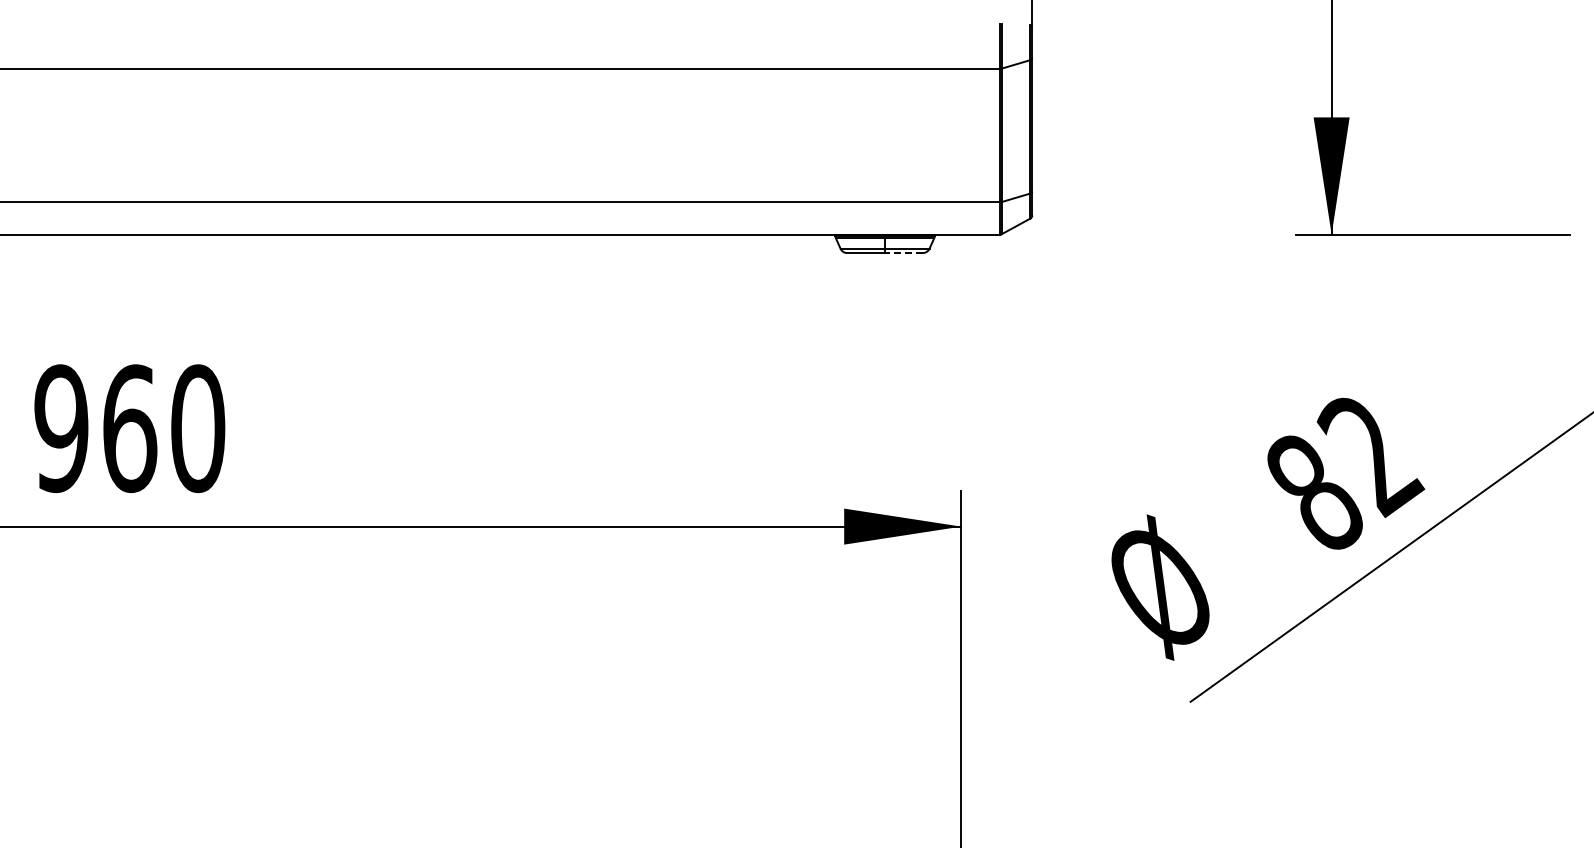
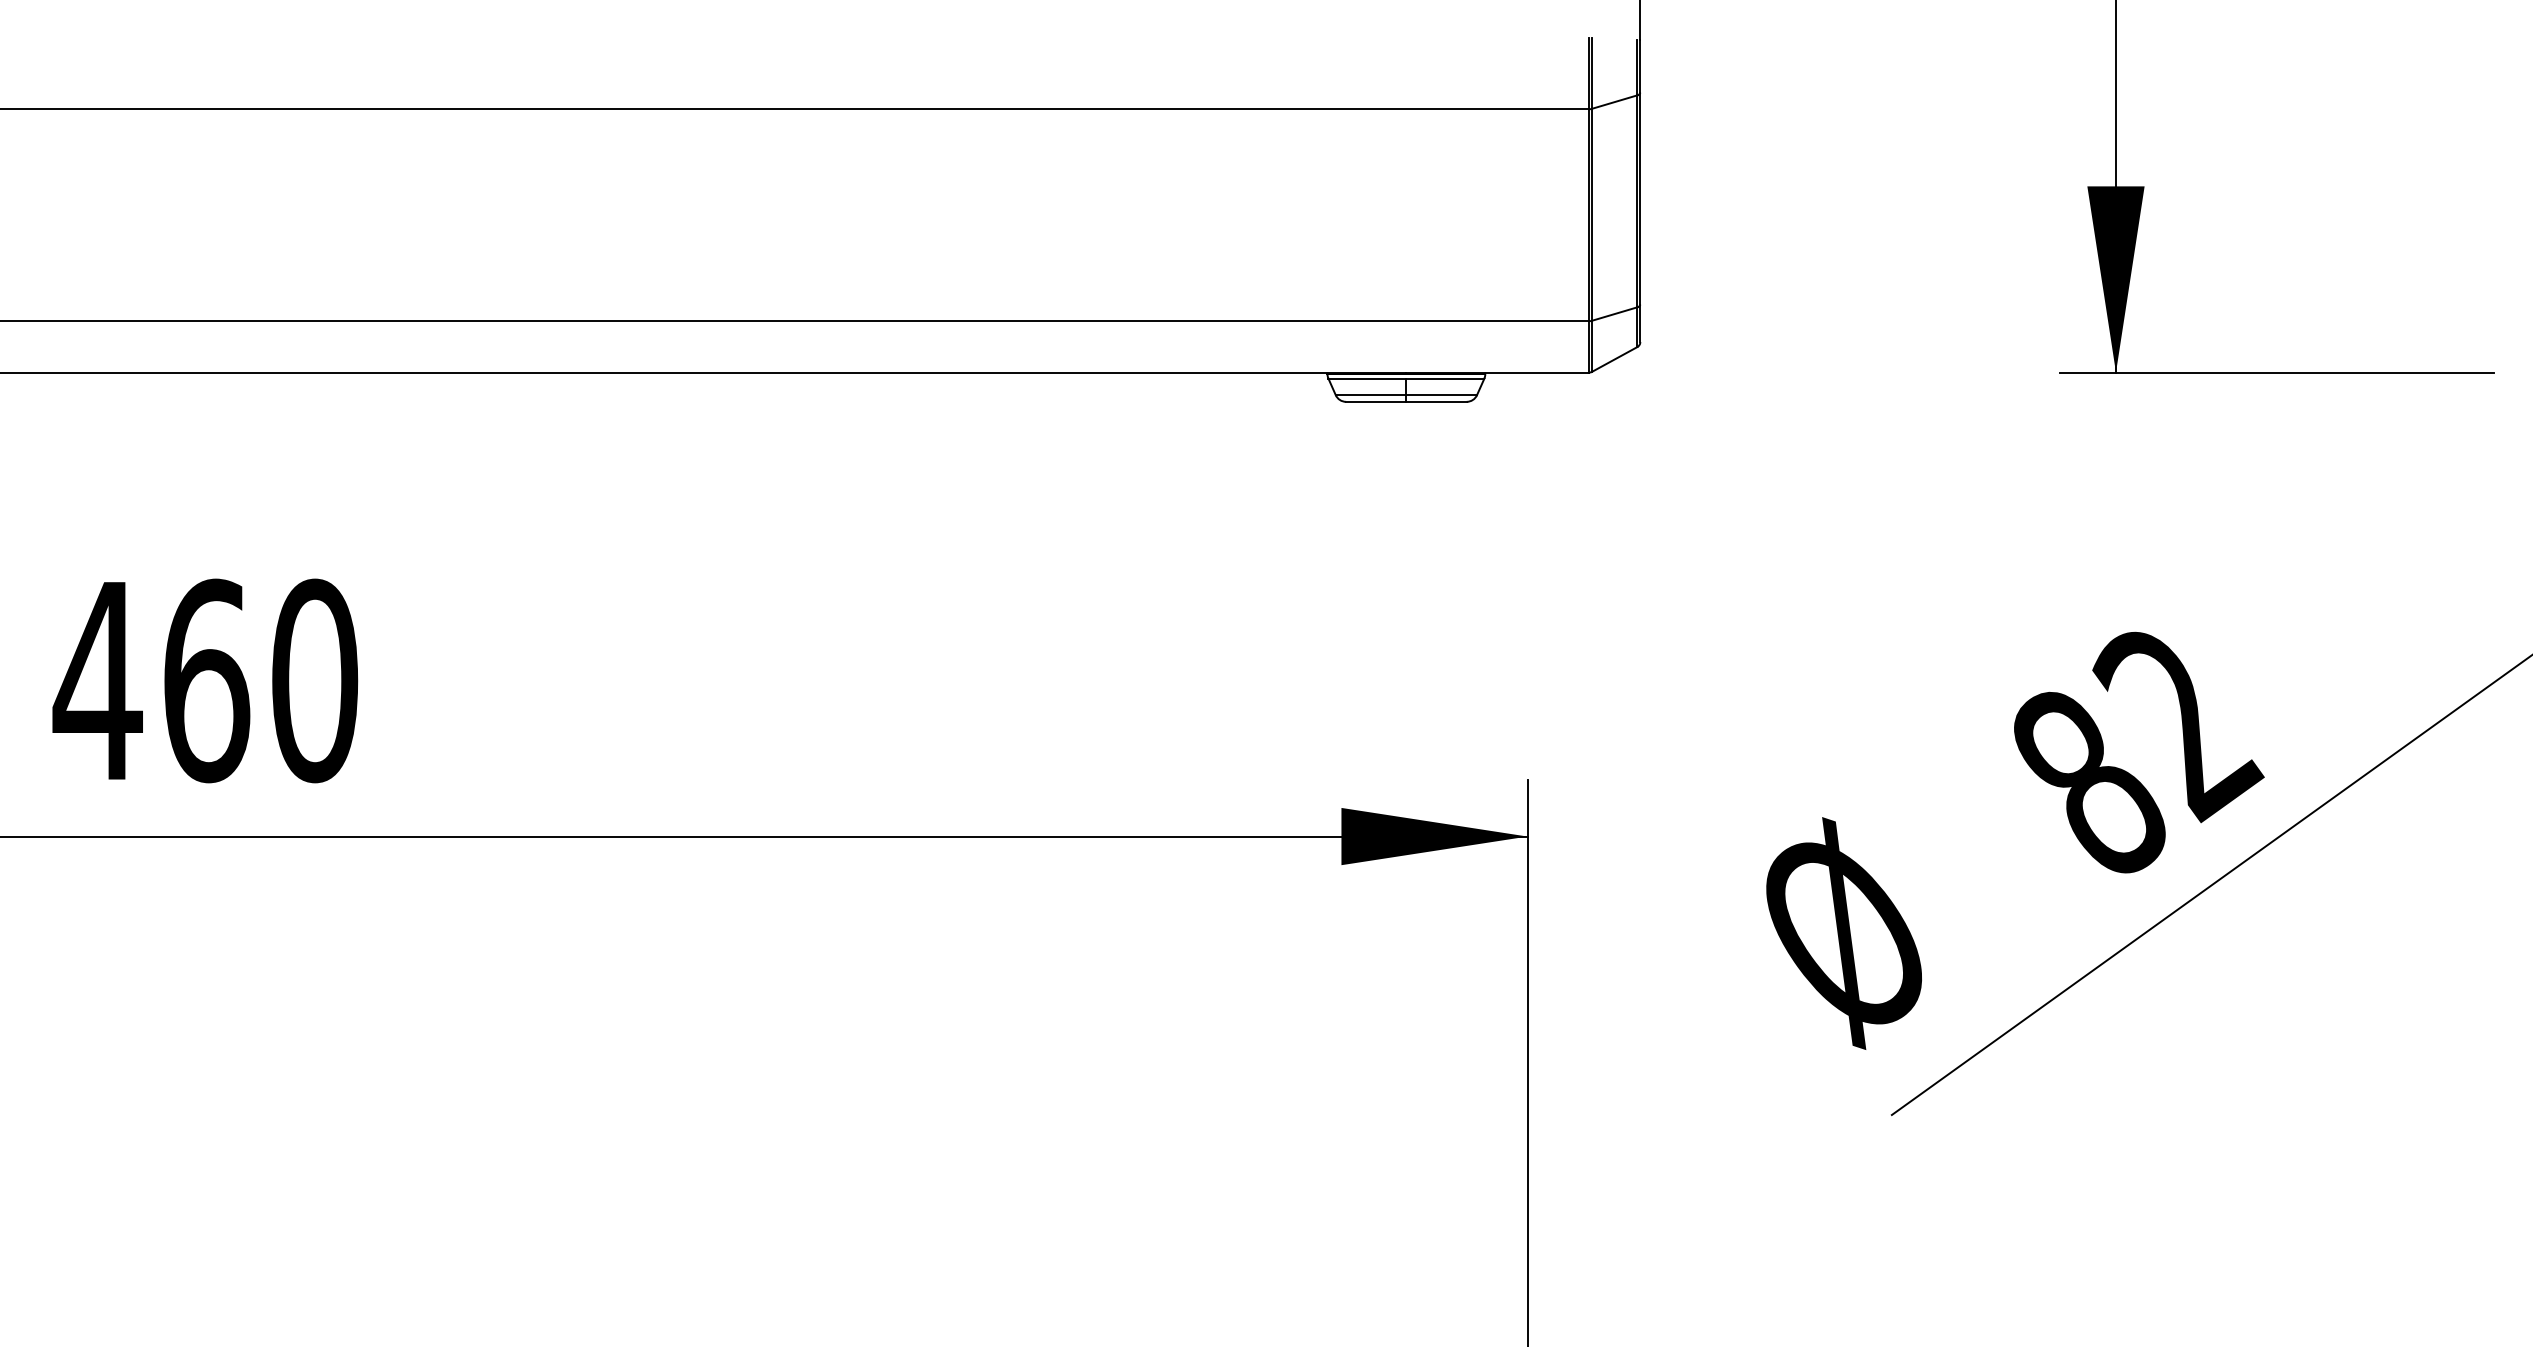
line: (904, 253) -> (1437, 402), dashed -> solid
text: (61, 428) -> (97, 680), 960 -> 460

